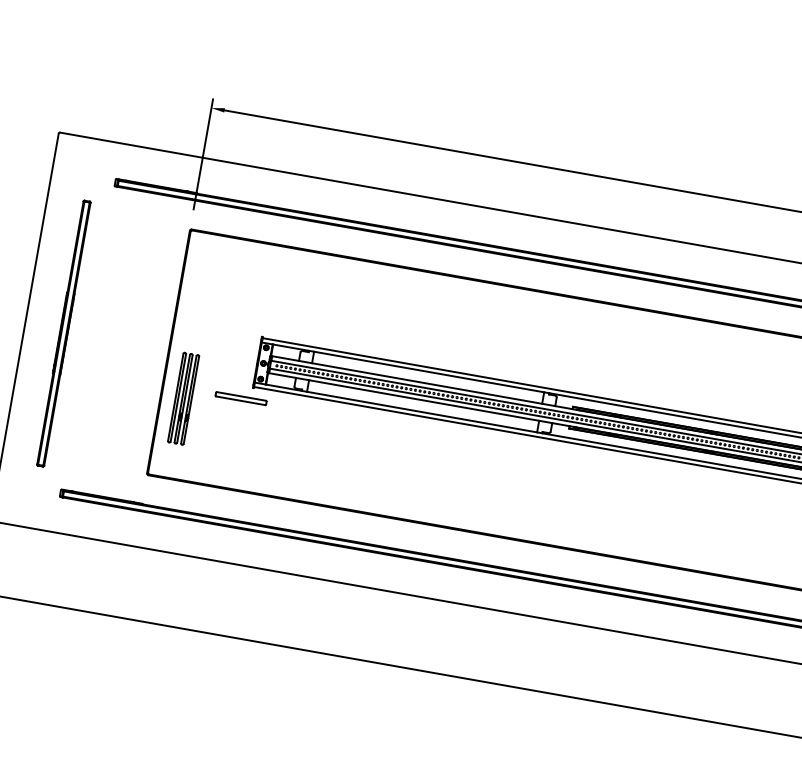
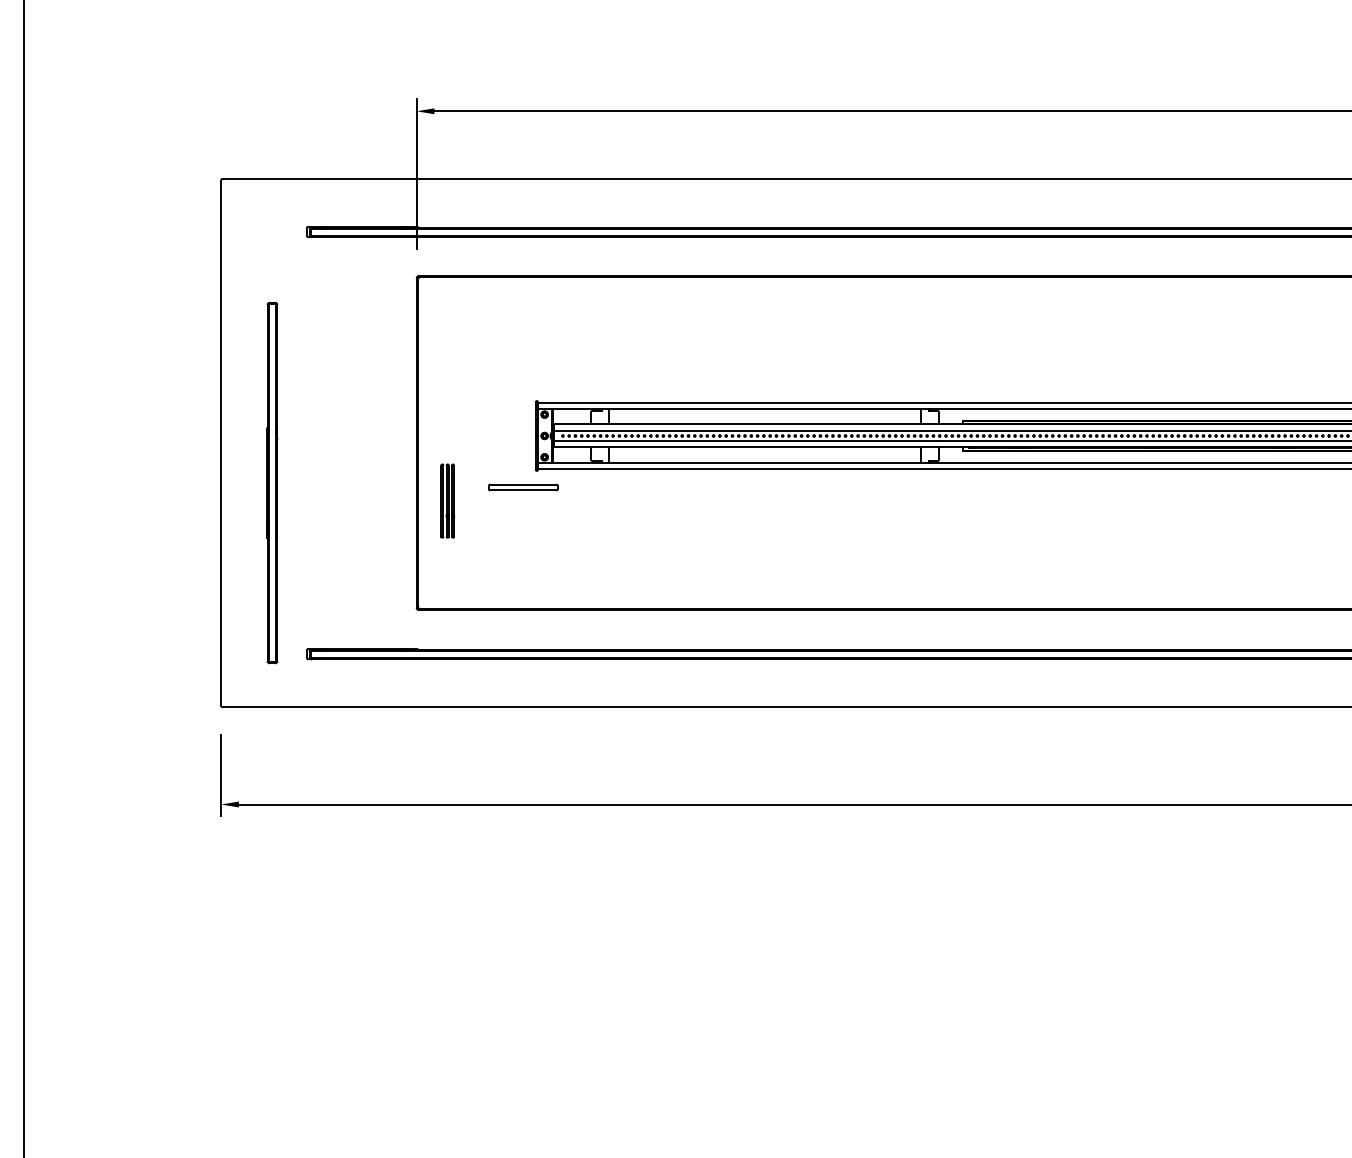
part: (63, 333) -> (272, 483), moved
part: (183, 398) -> (447, 500), size x0.6

